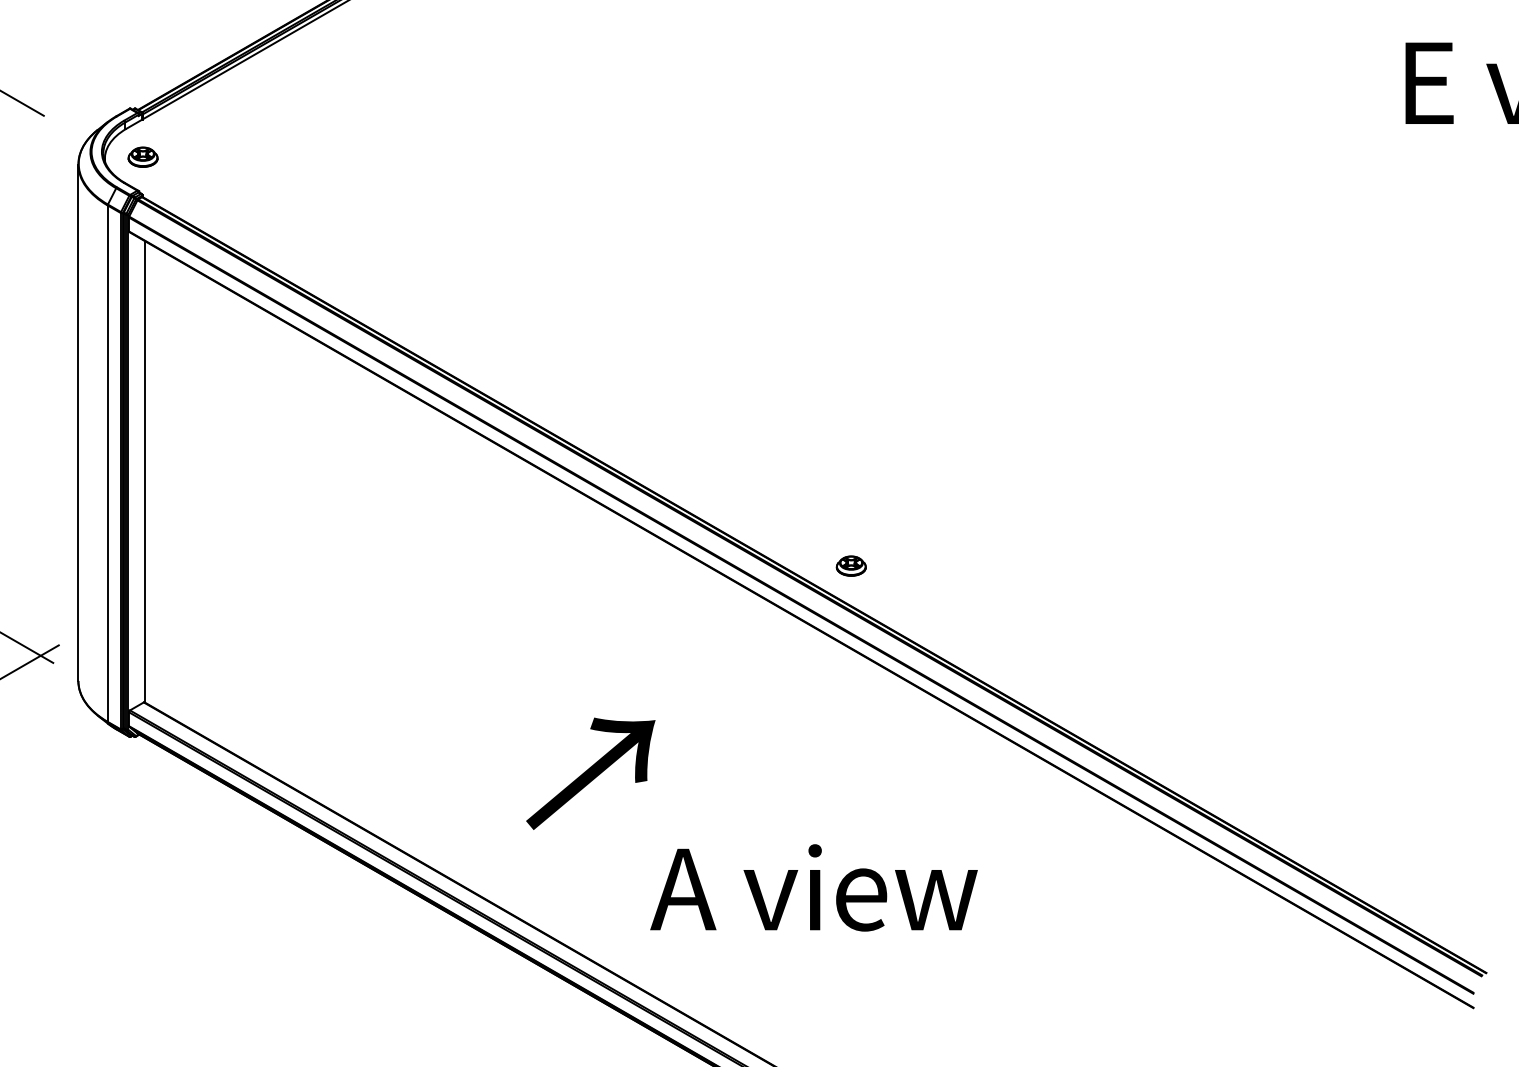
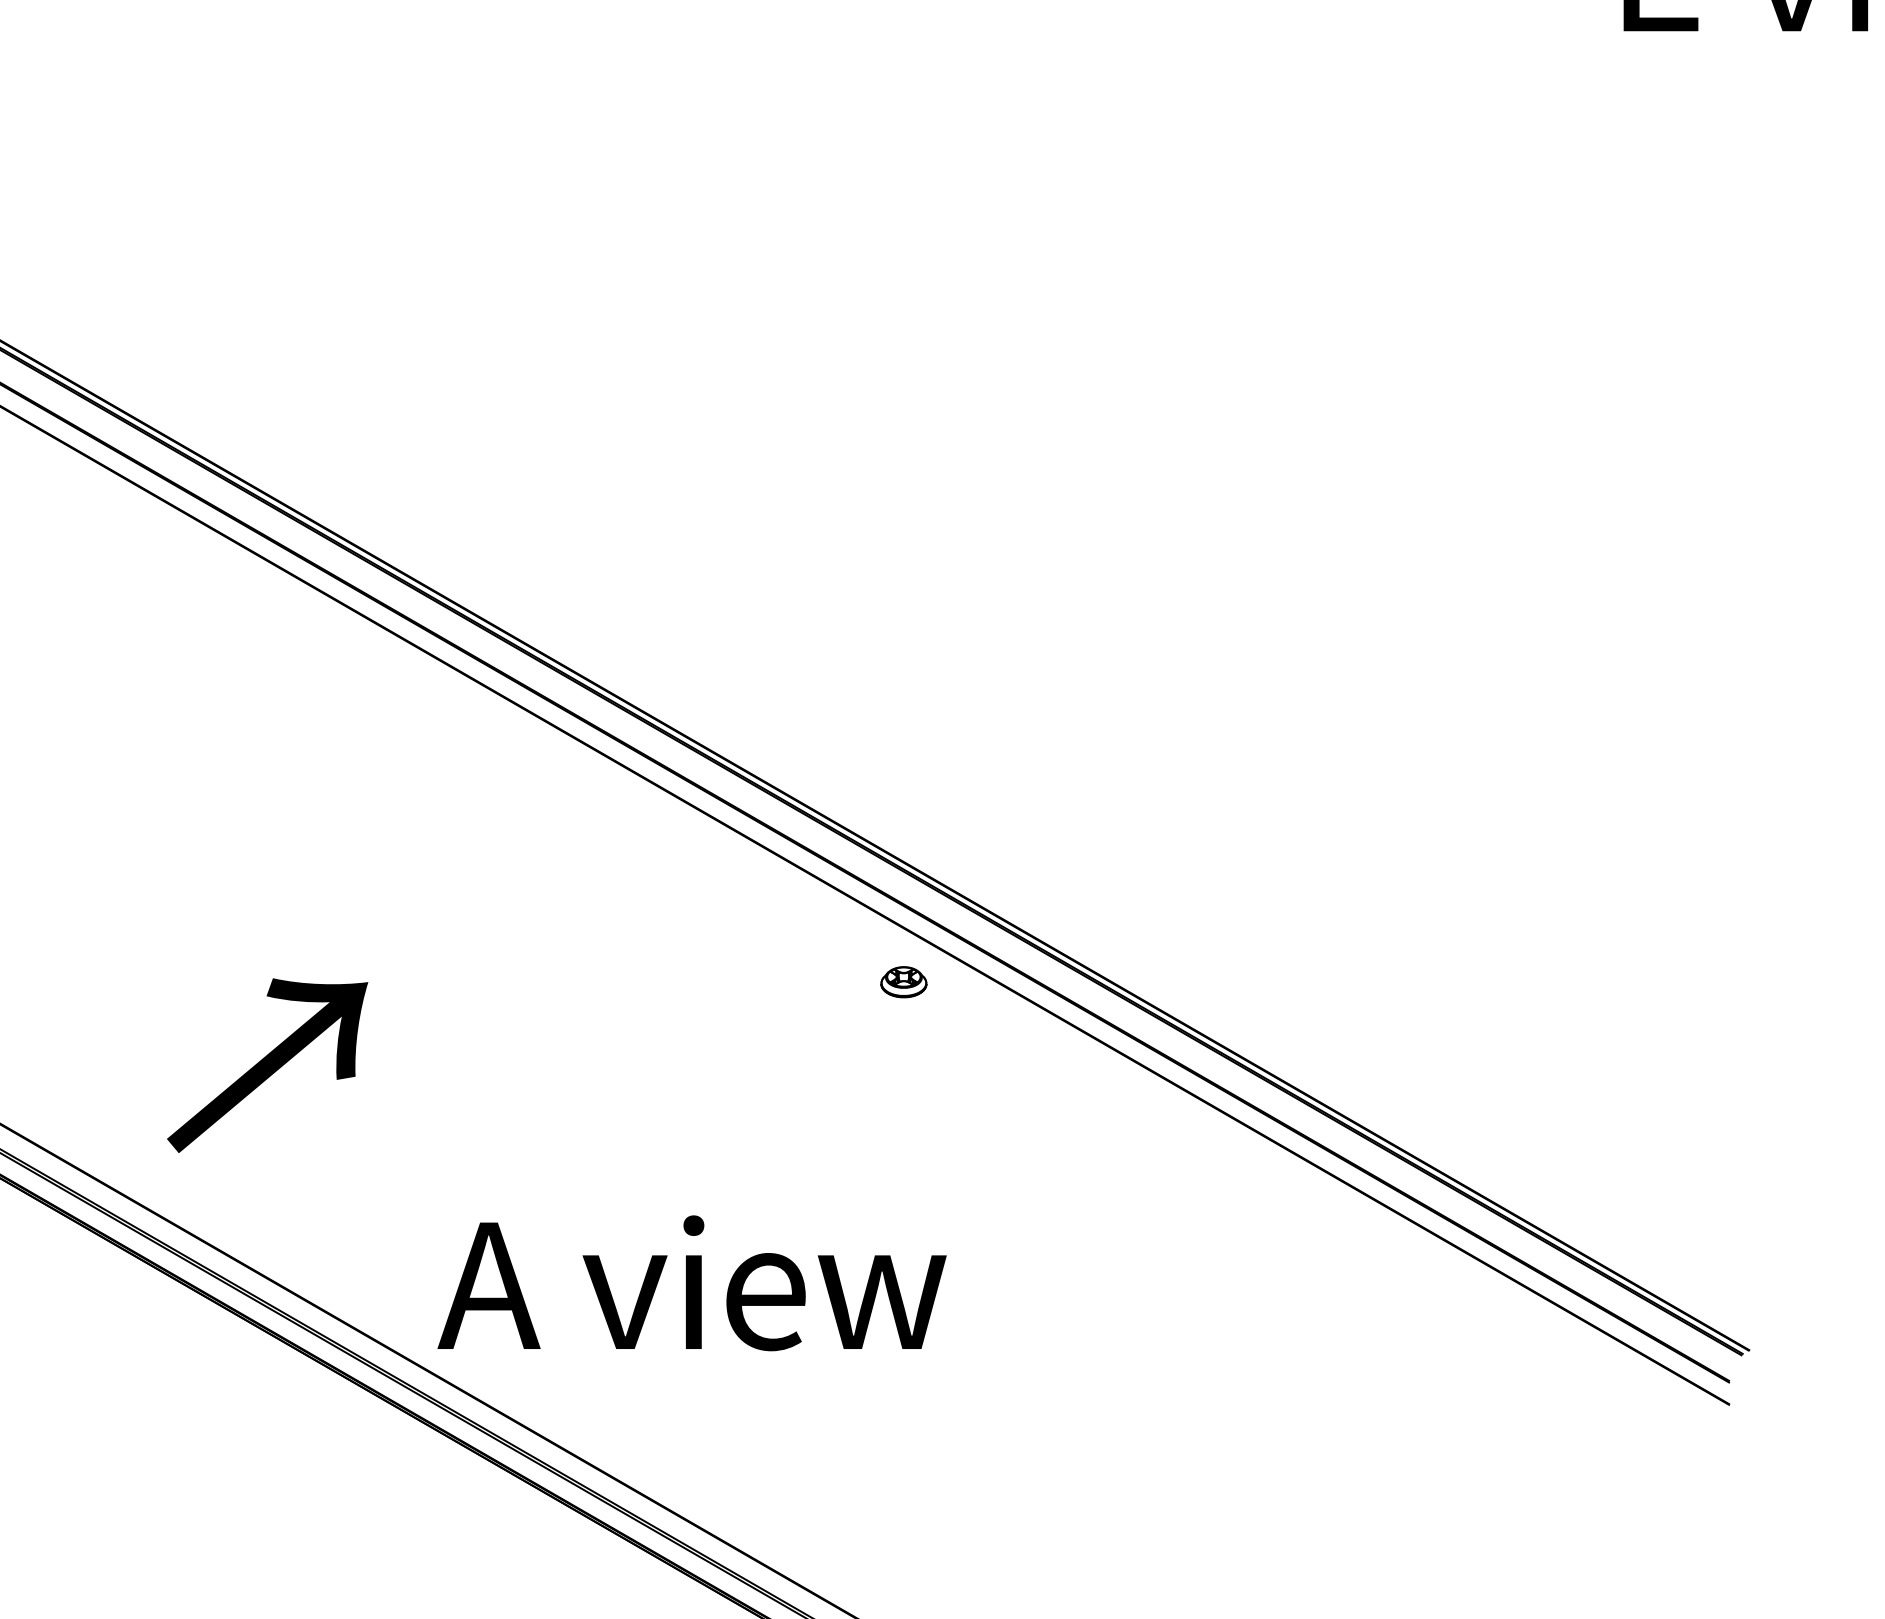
part: (850, 565) -> (902, 981), moved
text: (590, 773) -> (267, 1065), moved
text: (813, 887) -> (691, 1282), moved

